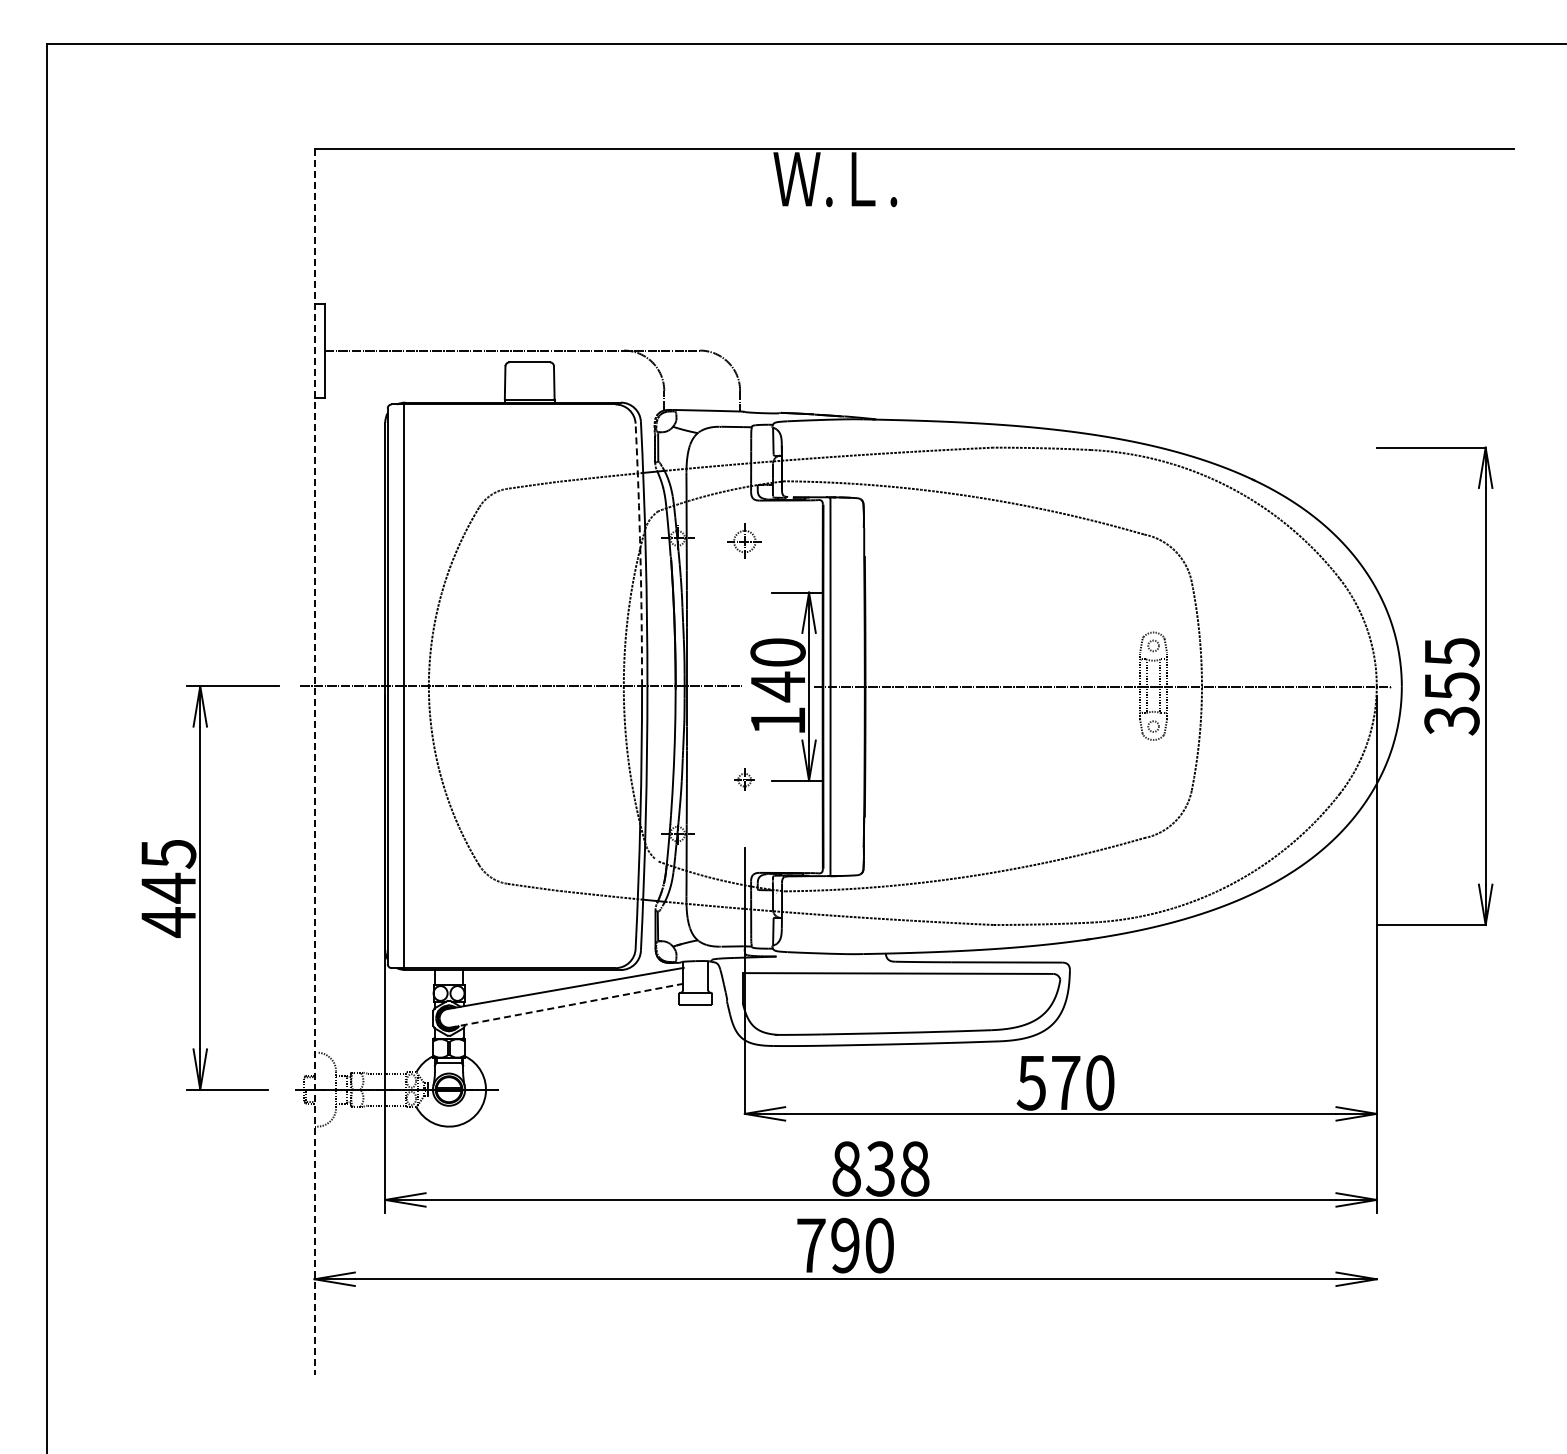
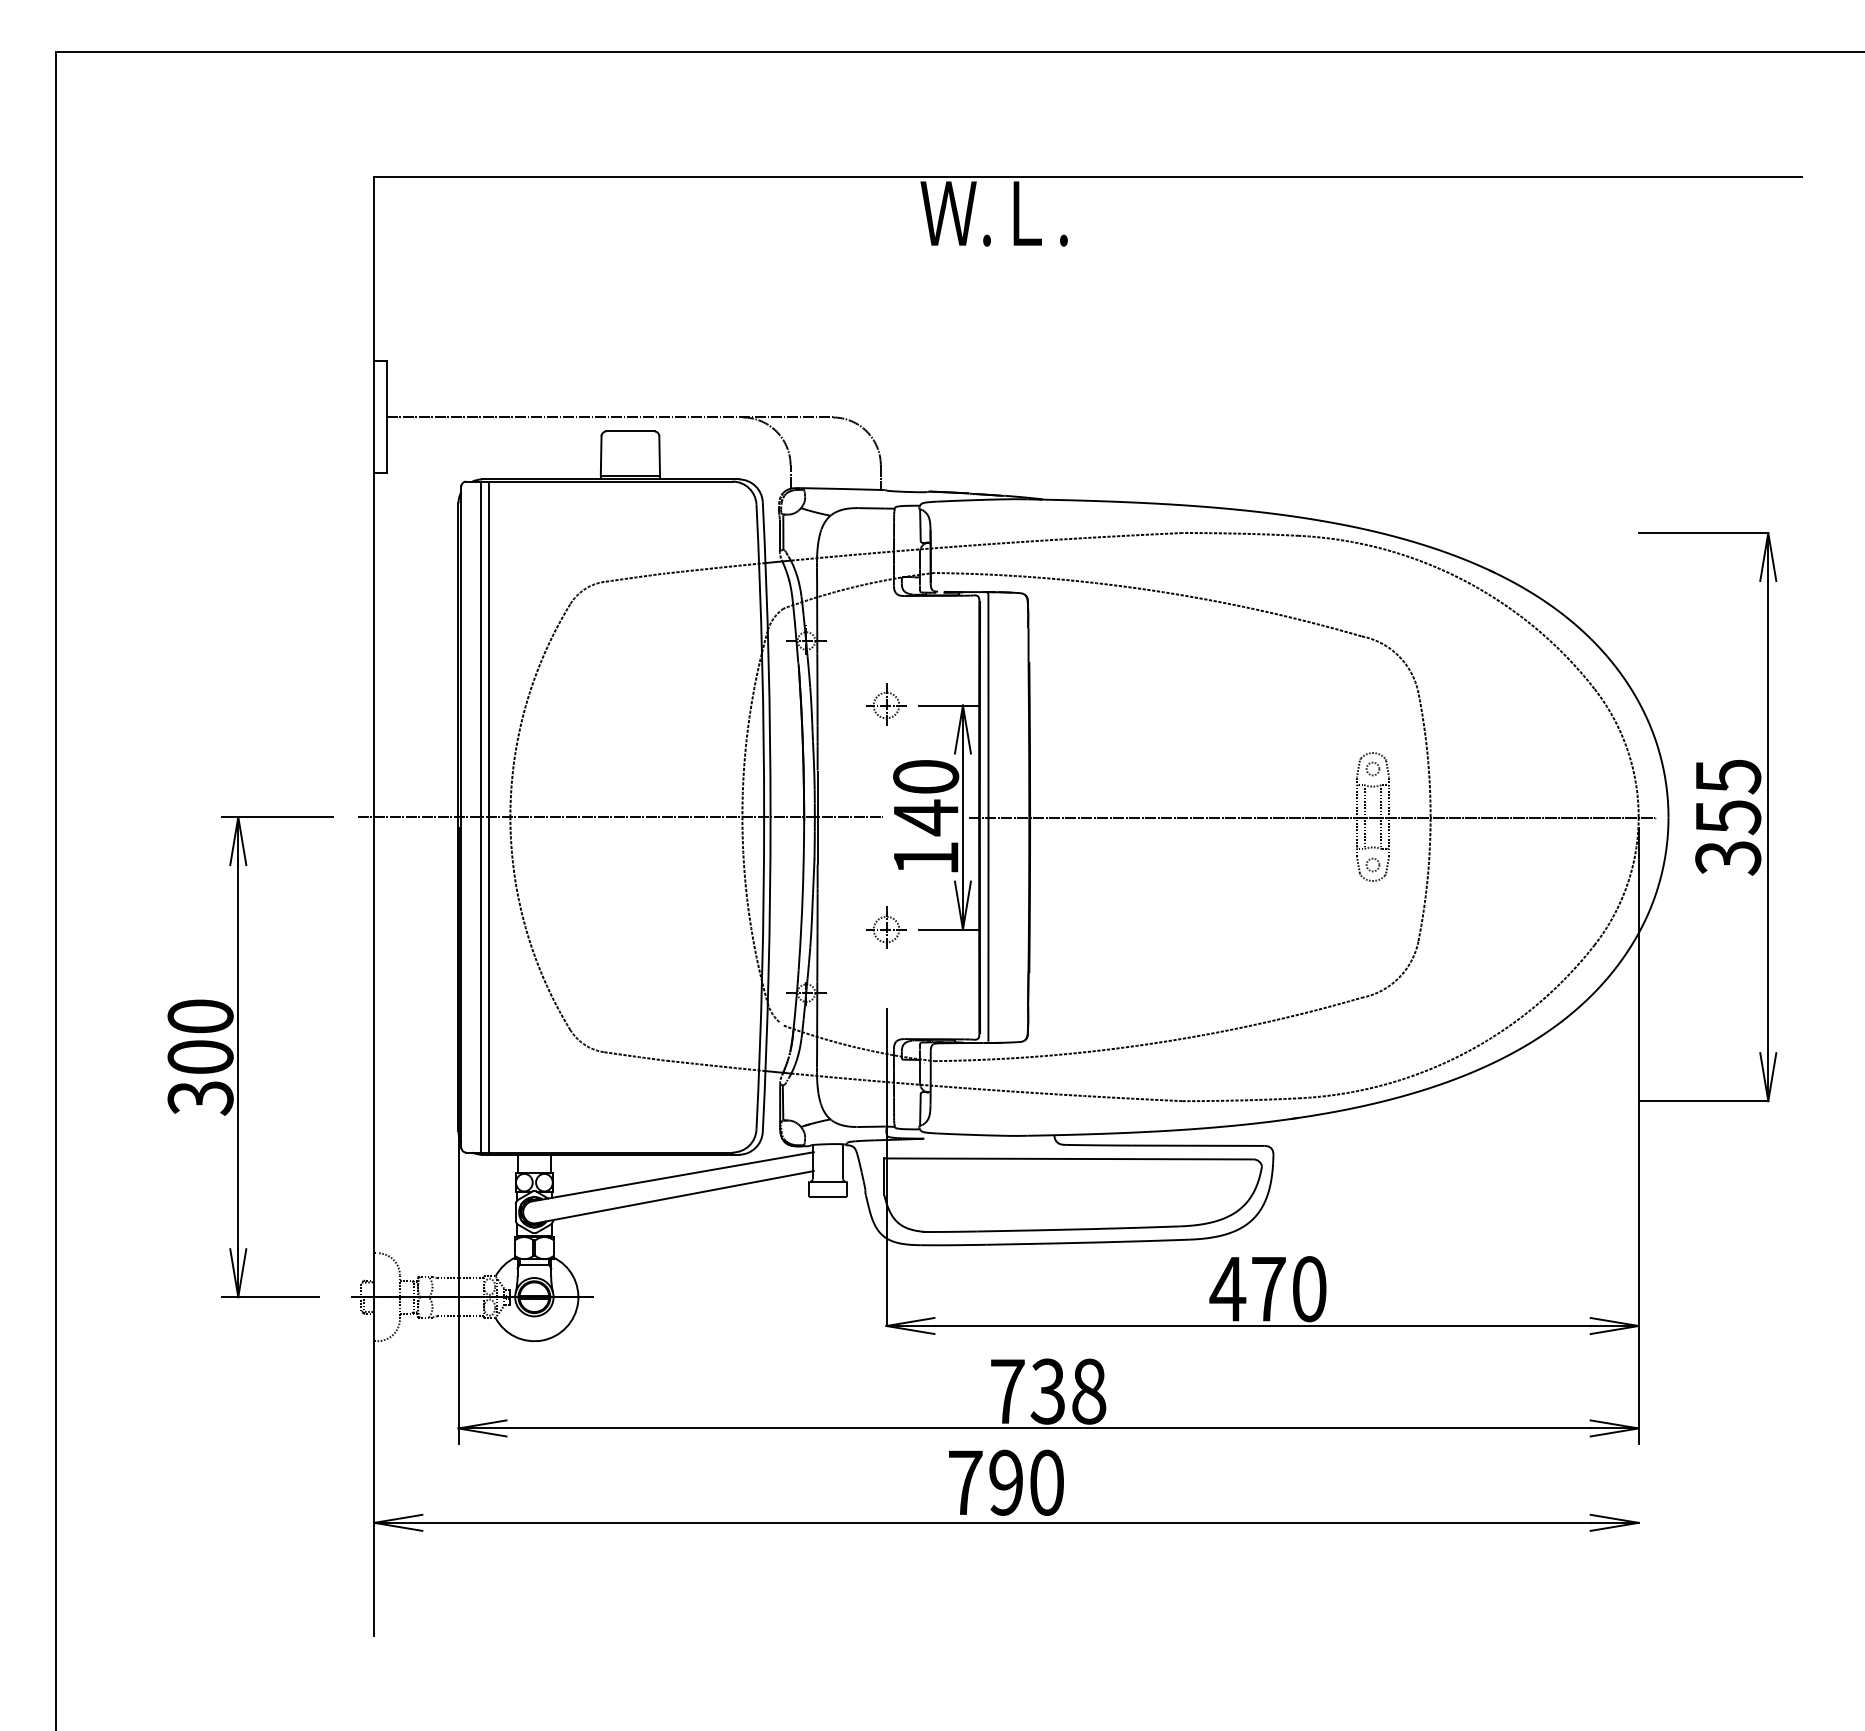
part: (744, 540) -> (886, 704), moved
arc: (640, 554) -> (762, 660), dashed -> solid
line: (411, 687) -> (489, 818), added
line: (314, 762) -> (374, 907), dashed -> solid
part: (744, 778) -> (886, 926), size x1.67
text: (168, 888) -> (200, 1057), 445 -> 300
line: (566, 1005) -> (674, 1196), dashed -> solid
text: (1031, 1083) -> (1227, 1289), 570 -> 470
text: (846, 1168) -> (1007, 1391), 838 -> 738

